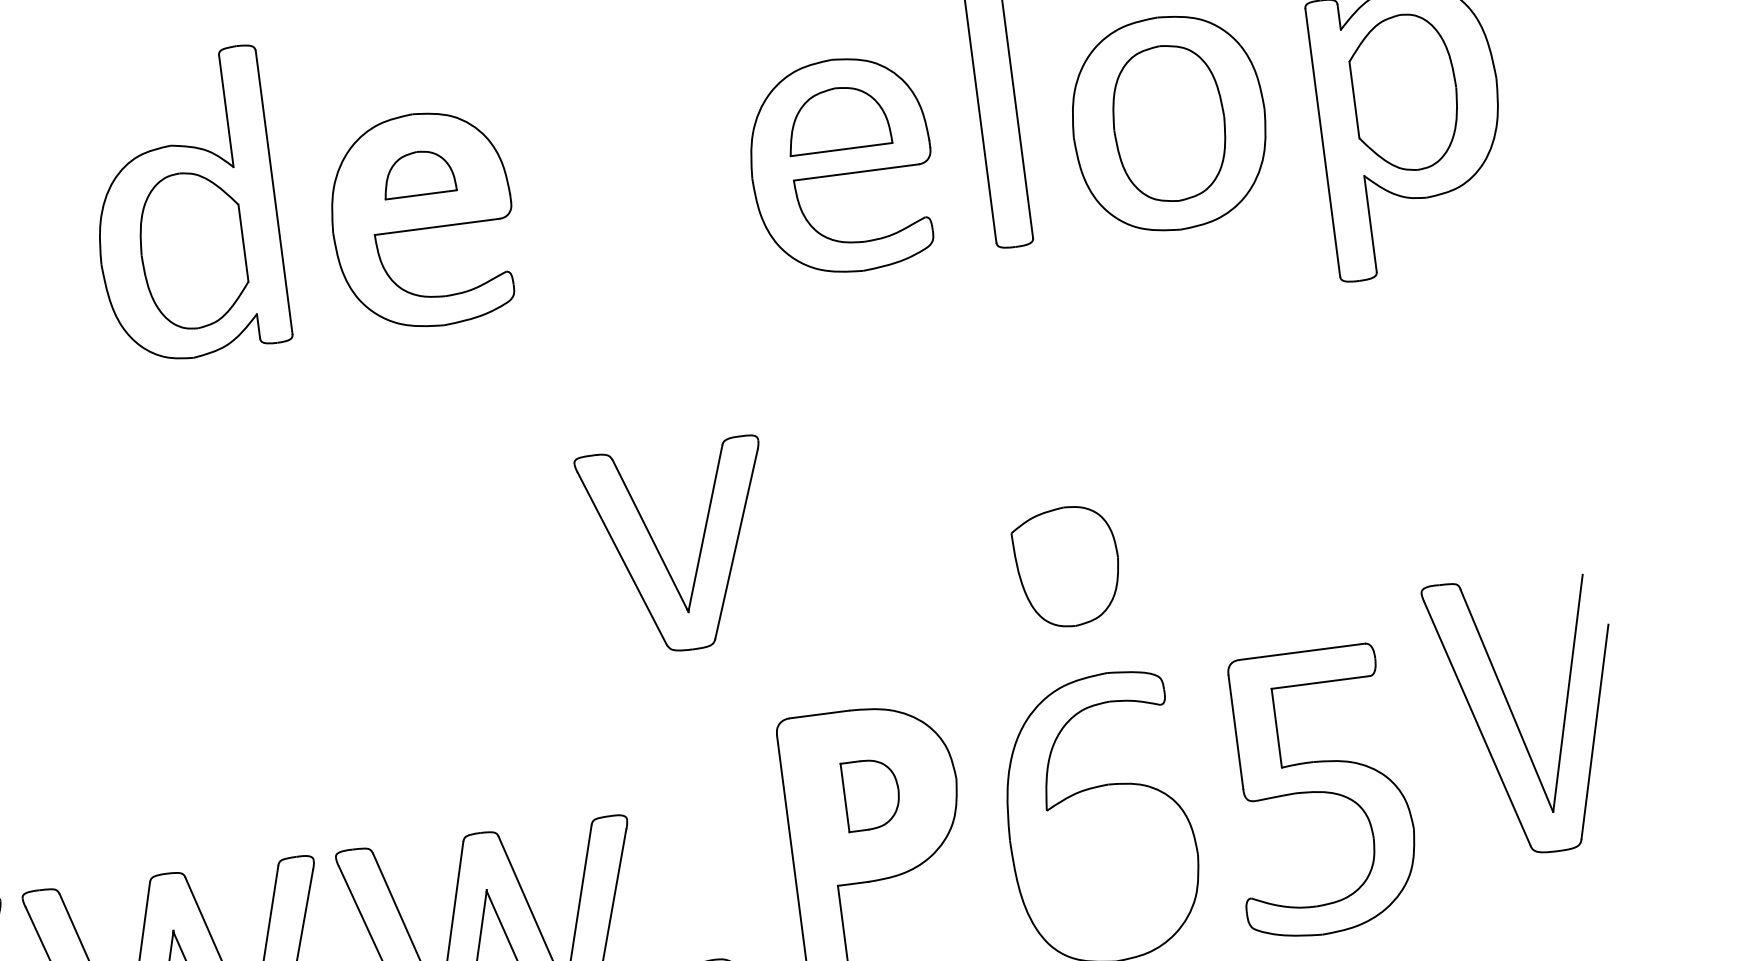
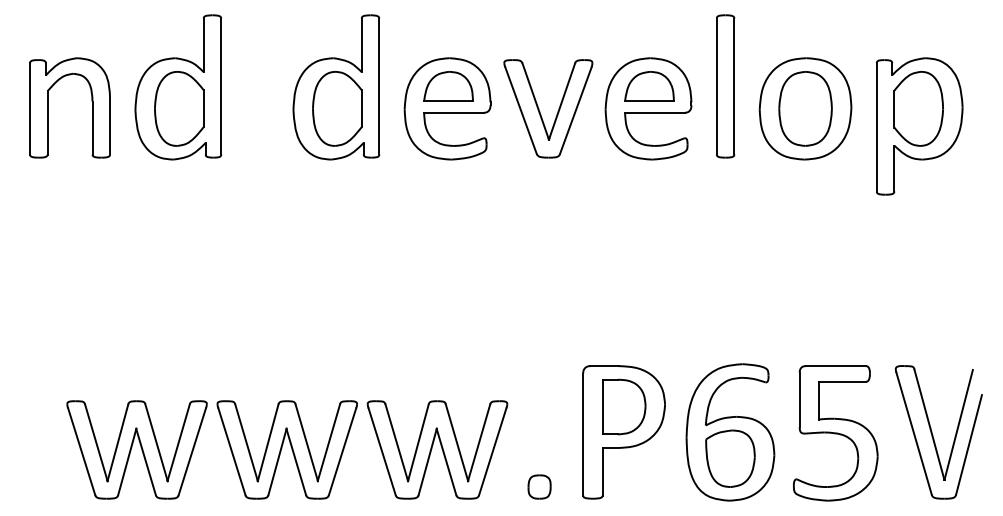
part: (418, 173) -> (448, 86), size x1.43
part: (663, 555) -> (540, 111), moved
part: (1067, 566) -> (730, 458), moved
part: (1527, 714) -> (938, 432), moved
part: (872, 793) -> (624, 406), size x1.67

